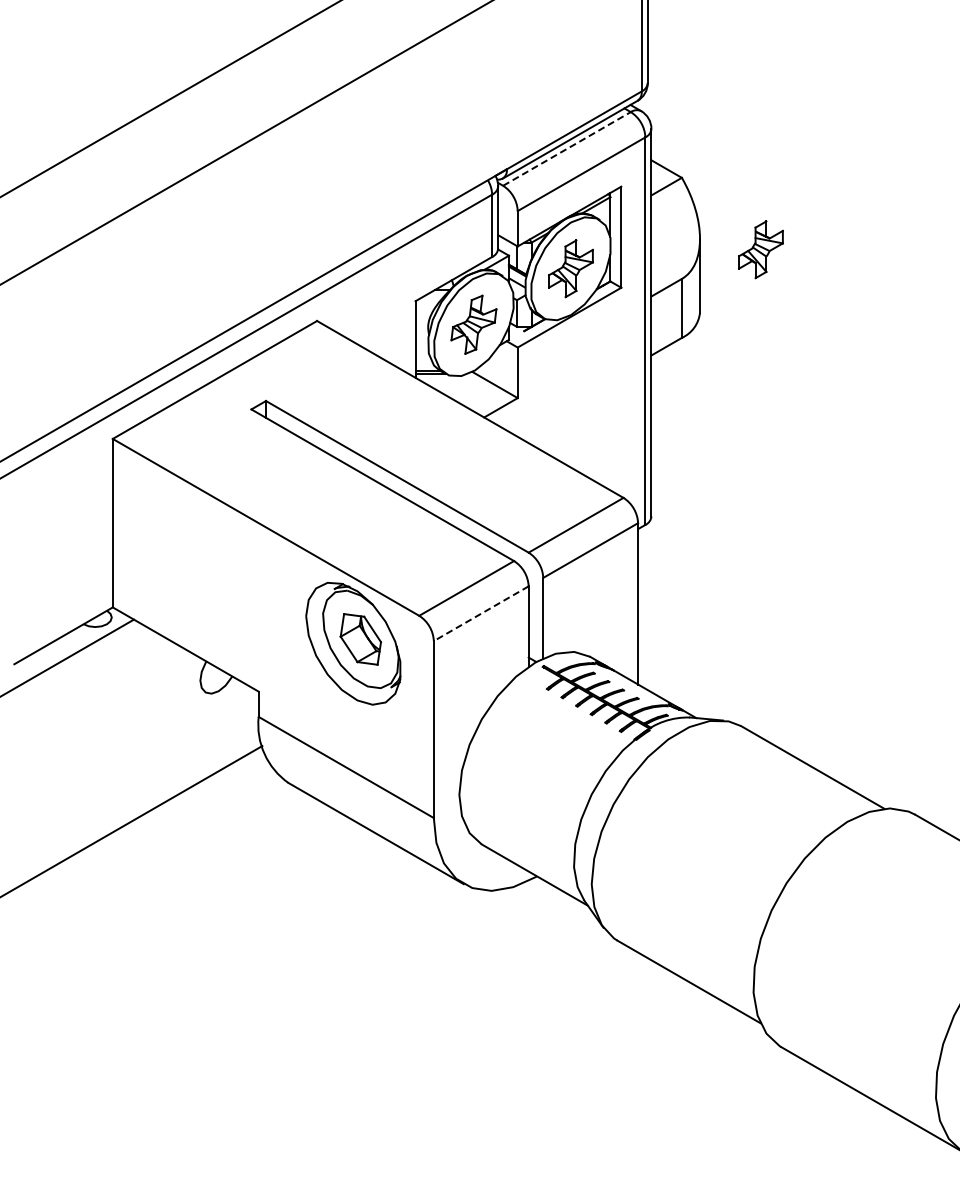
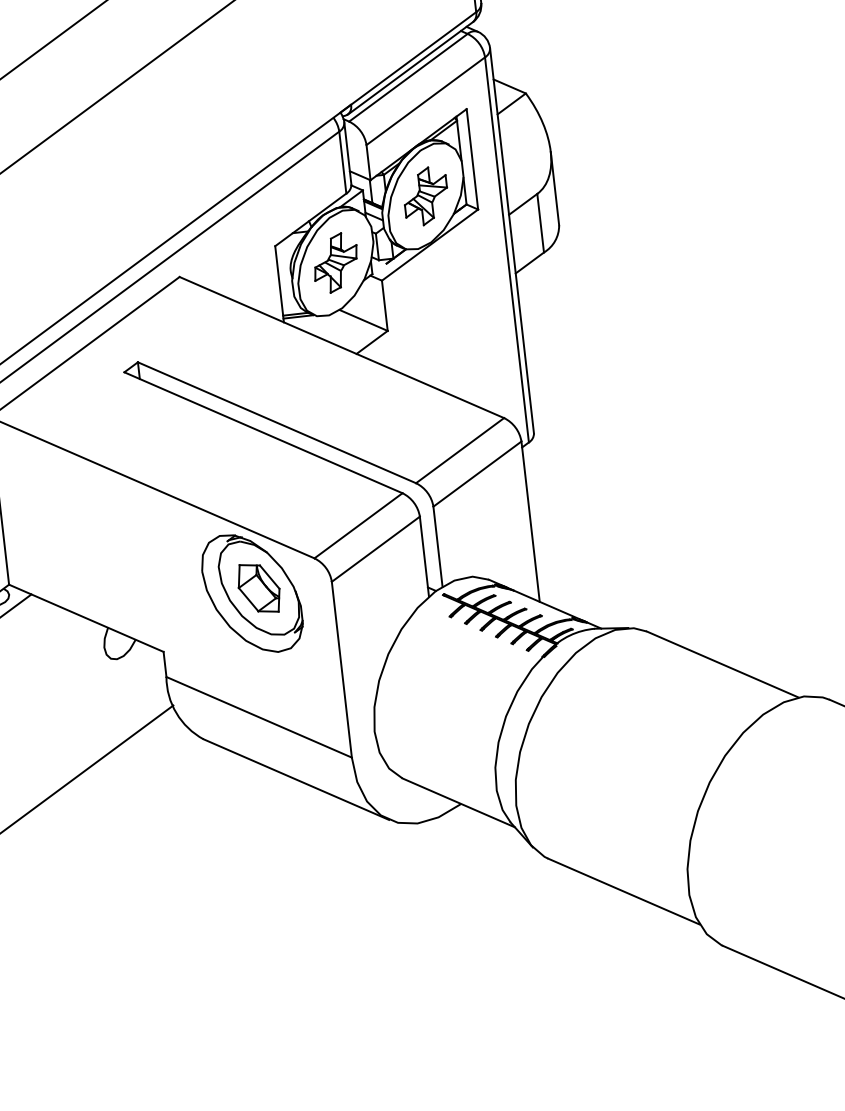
line: (566, 148) -> (407, 77), dashed -> solid
part: (760, 249) -> (612, 155), removed
line: (481, 613) -> (376, 549), dashed -> solid

